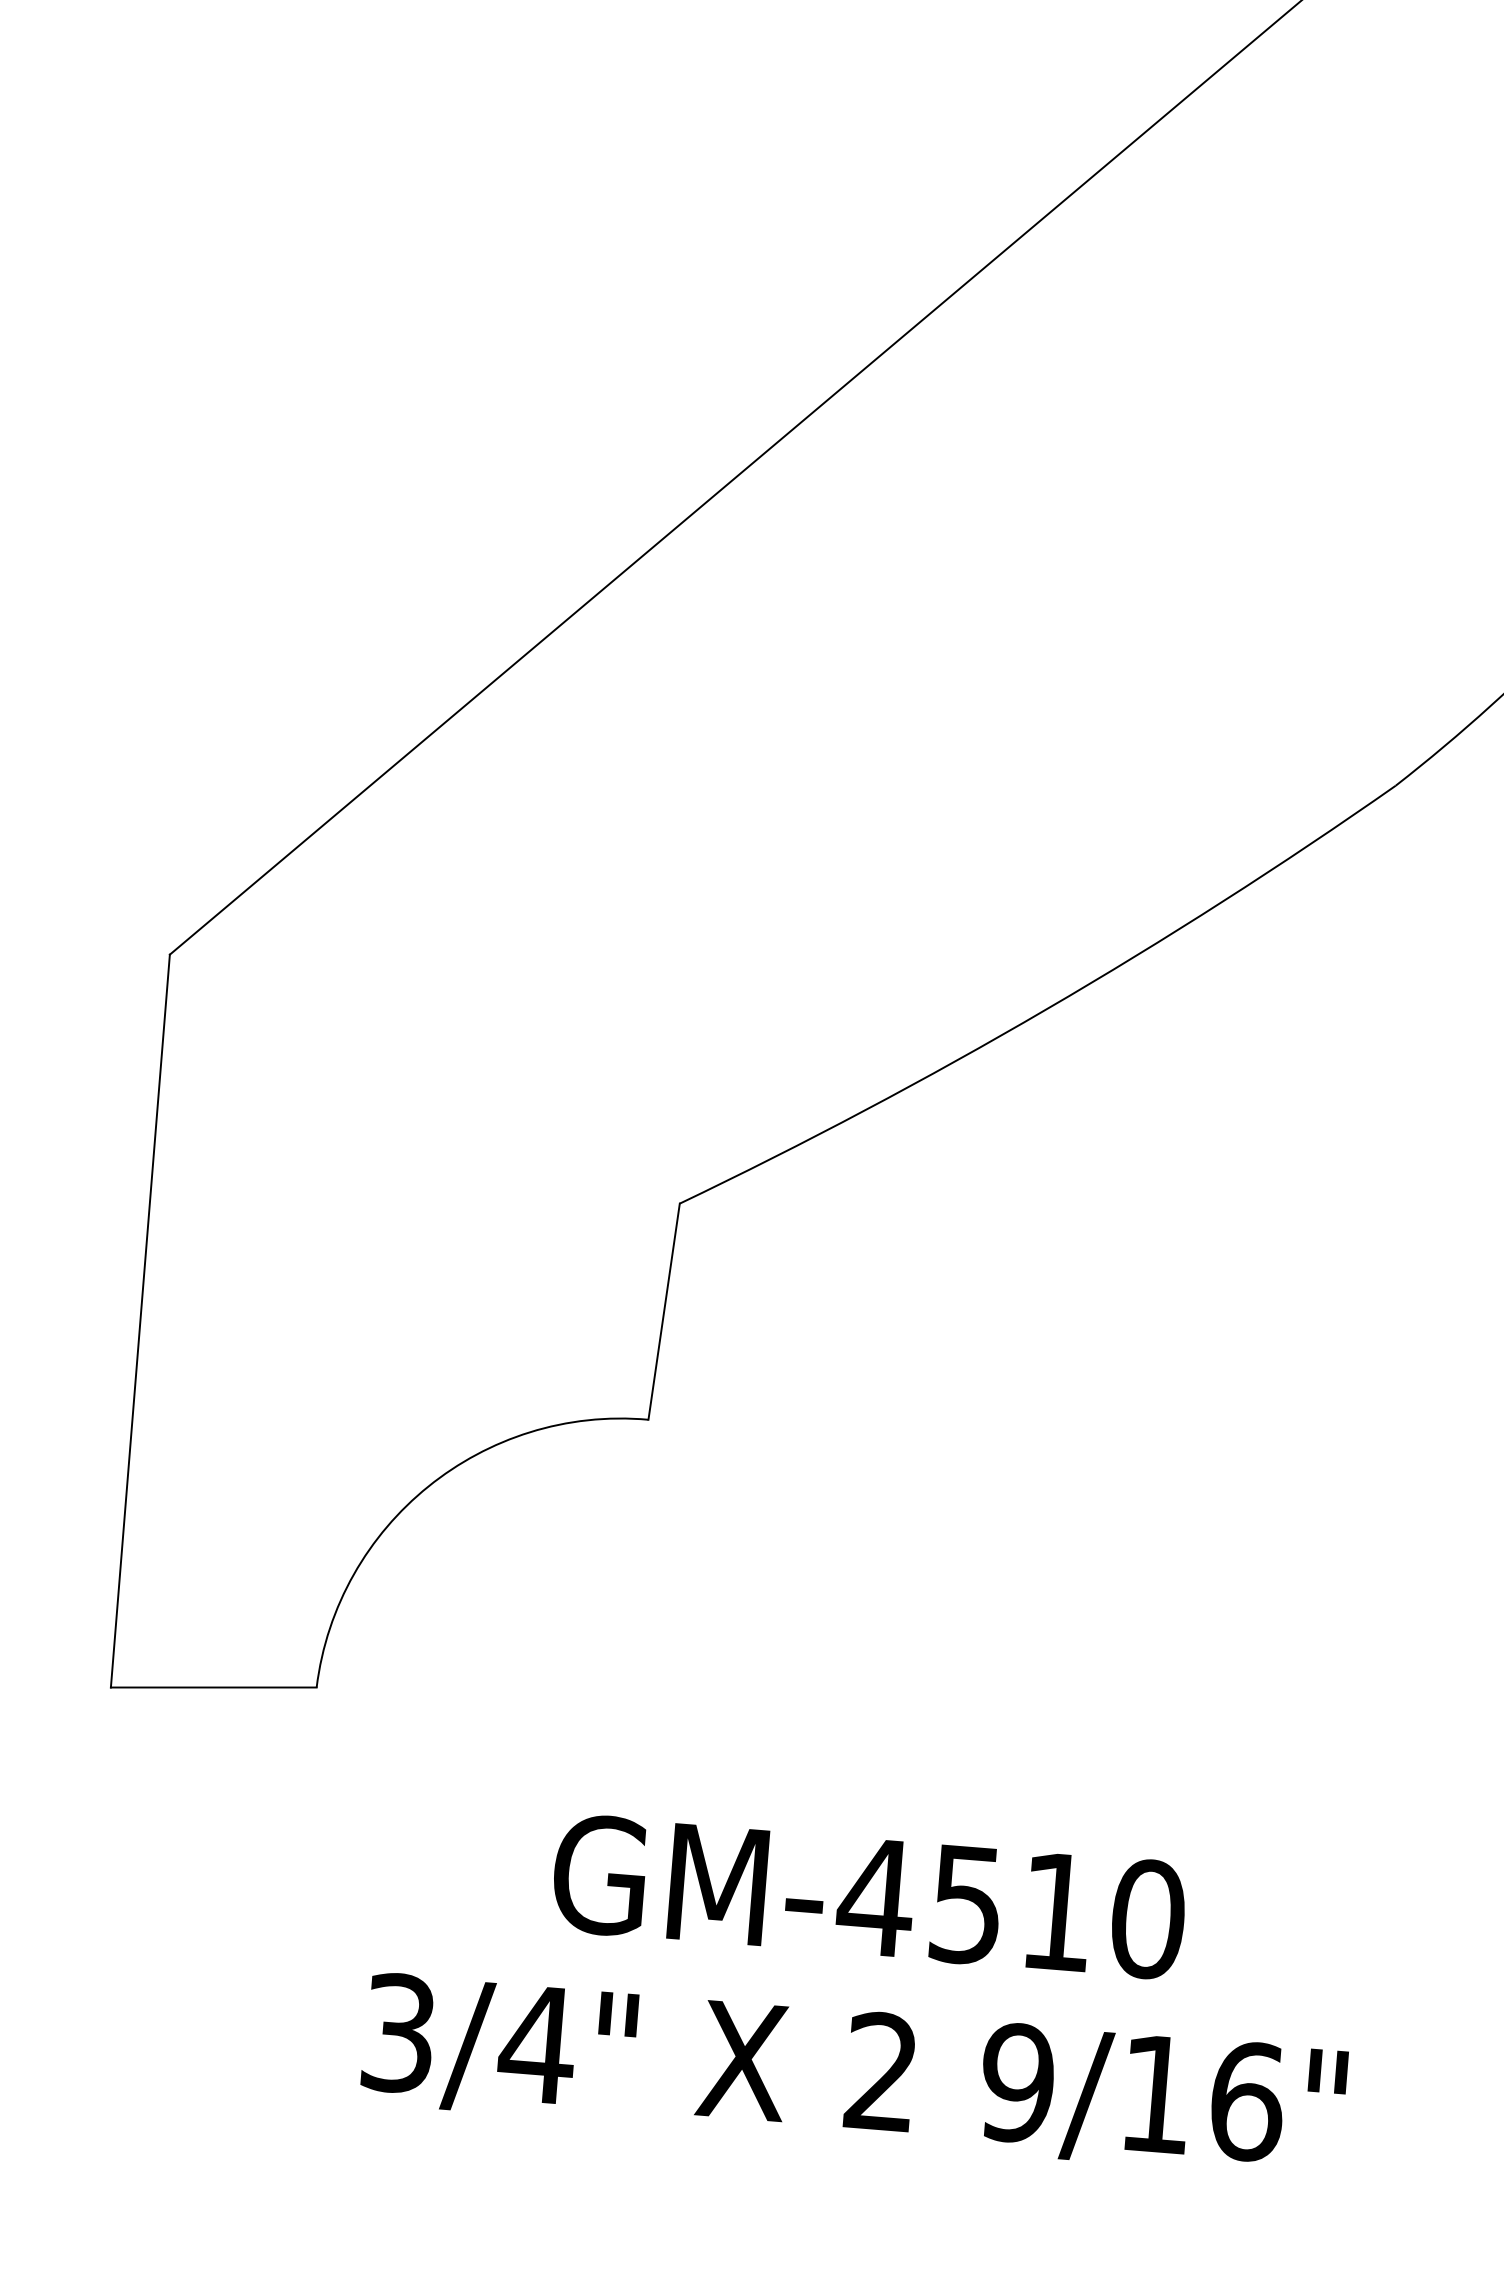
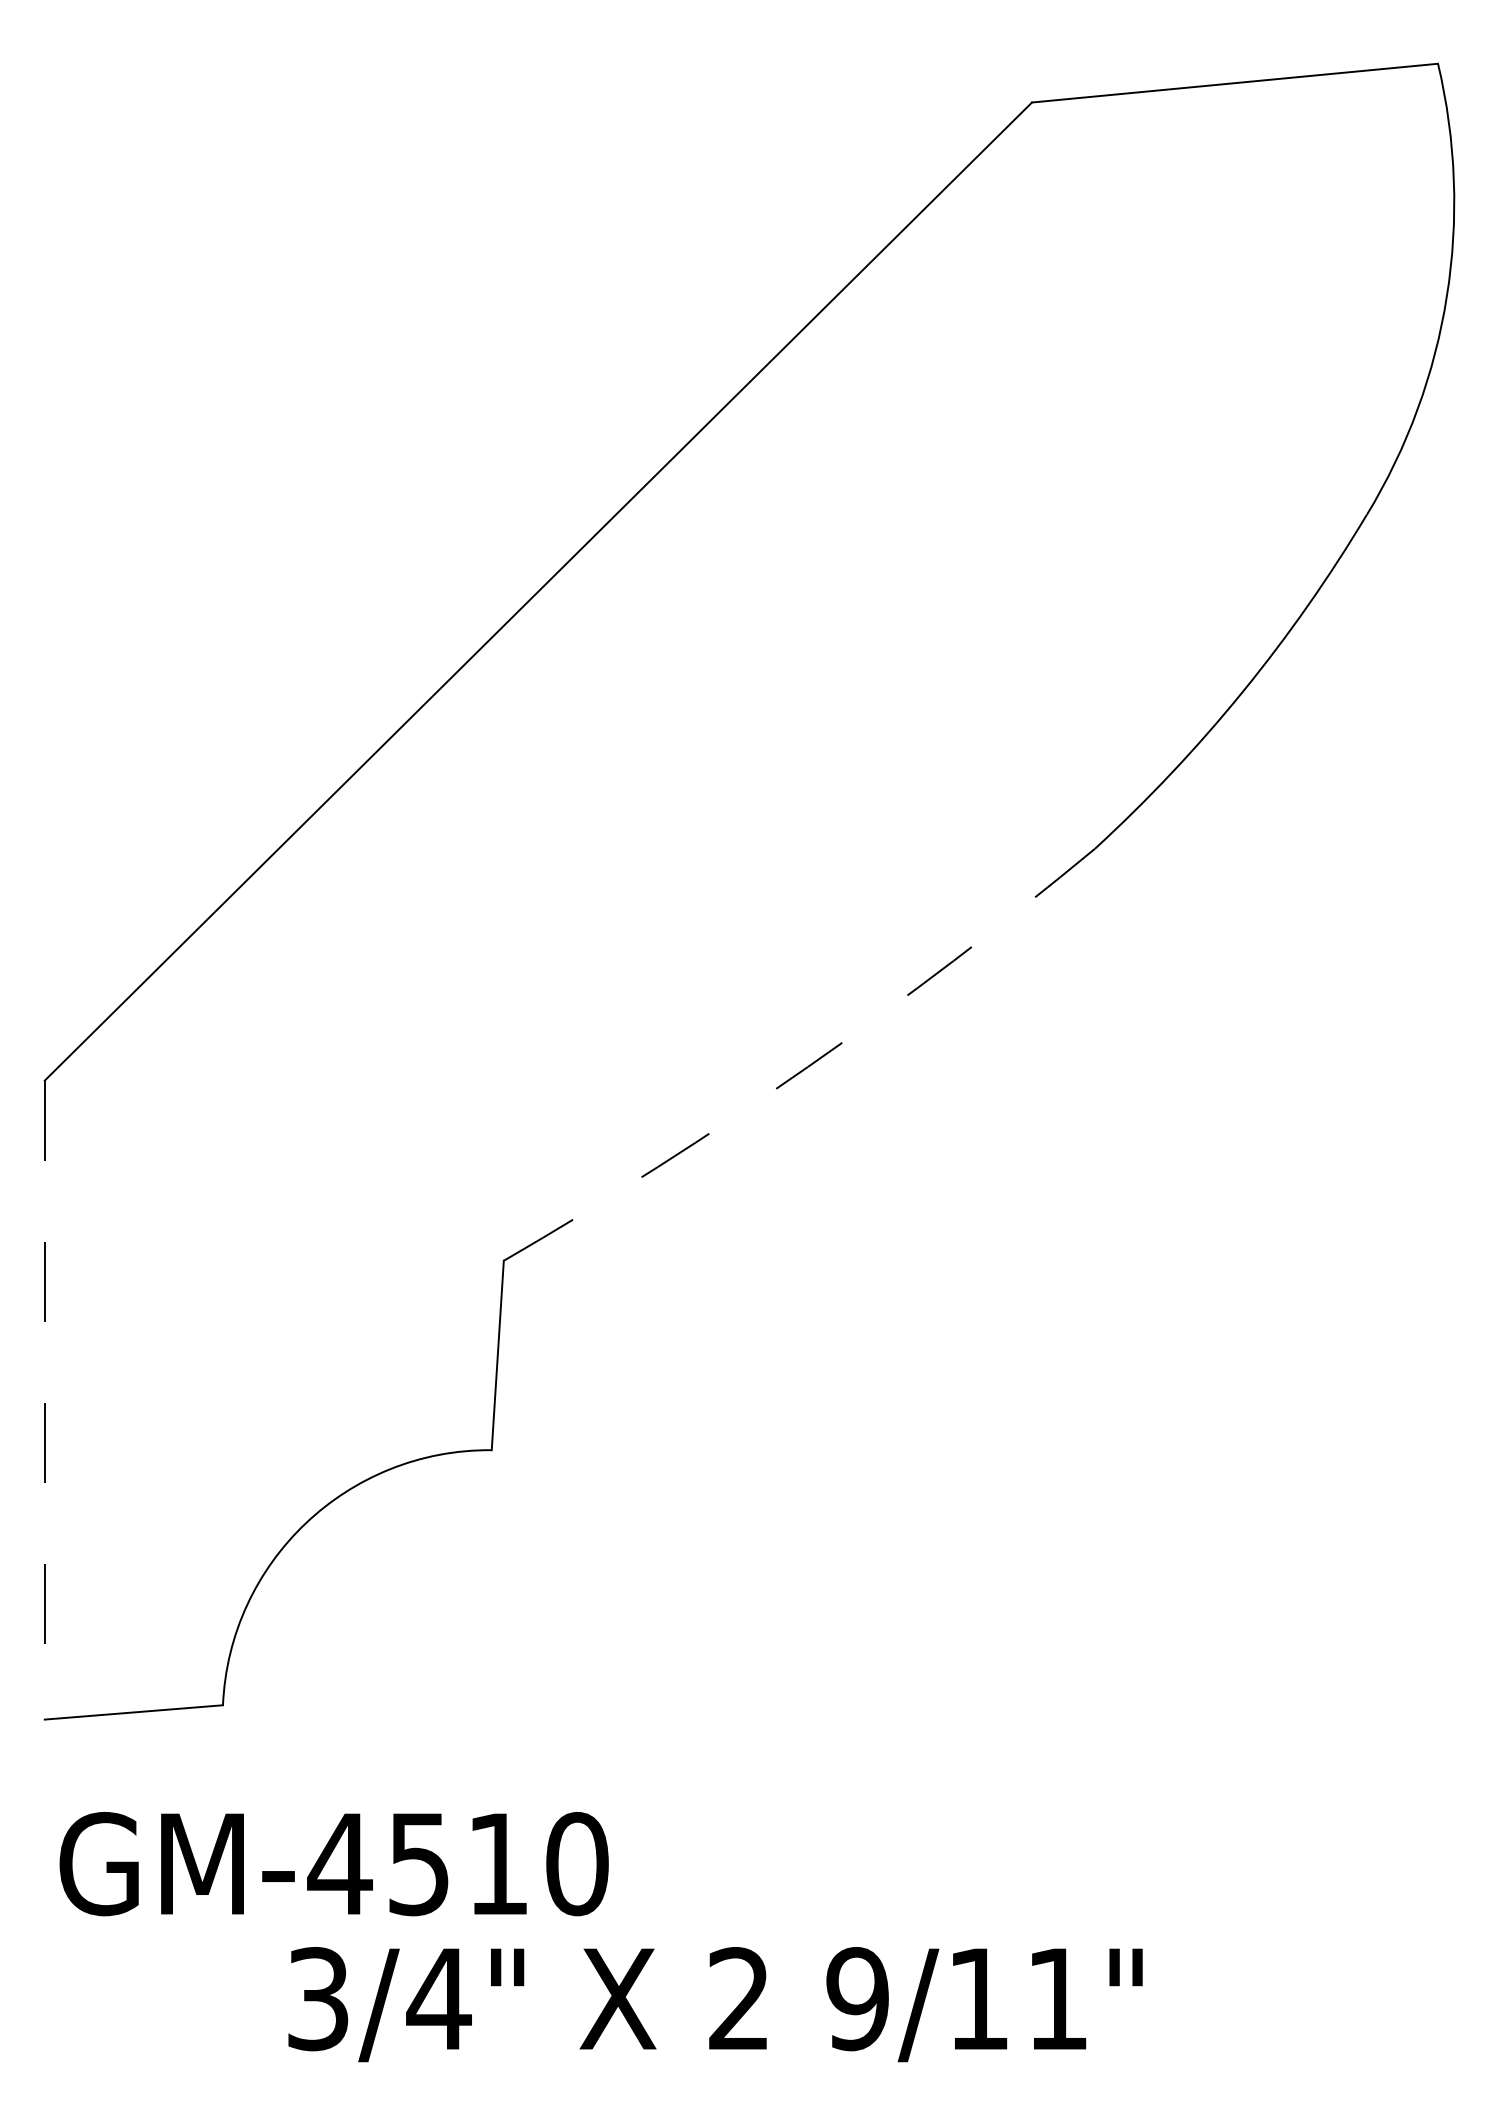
arc: (1045, 1009) -> (807, 1067), solid -> dashed
line: (140, 1321) -> (44, 1400), solid -> dashed
text: (868, 1897) -> (333, 1864), moved
text: (1247, 2102) -> (1058, 1999), 9/16" -> 9/11"

